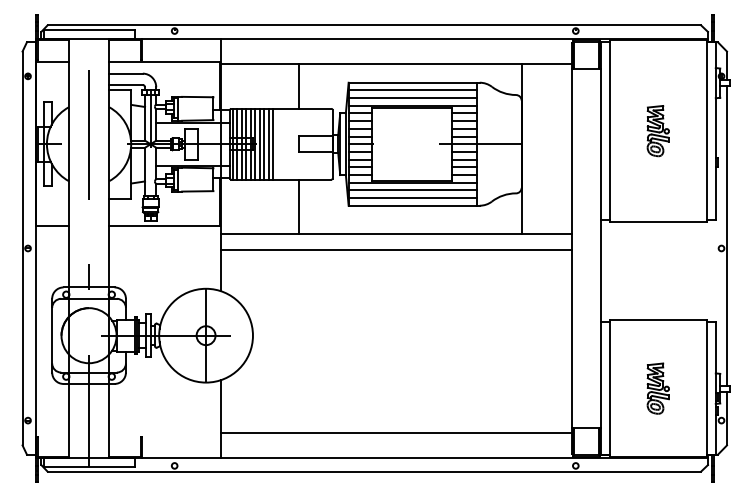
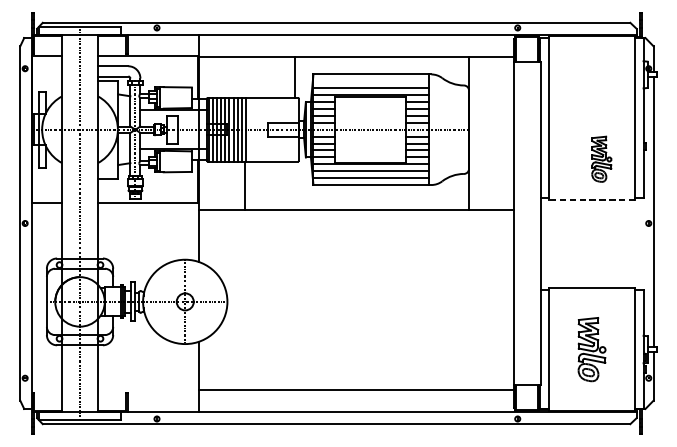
line: (298, 85) -> (295, 76), moved
line: (412, 90) -> (370, 81), removed
part: (657, 131) -> (601, 159), moved
line: (298, 206) -> (244, 185), moved
line: (657, 222) -> (591, 200), solid -> dashed
line: (396, 249) -> (356, 224), removed
part: (657, 388) -> (591, 349), size x1.4

